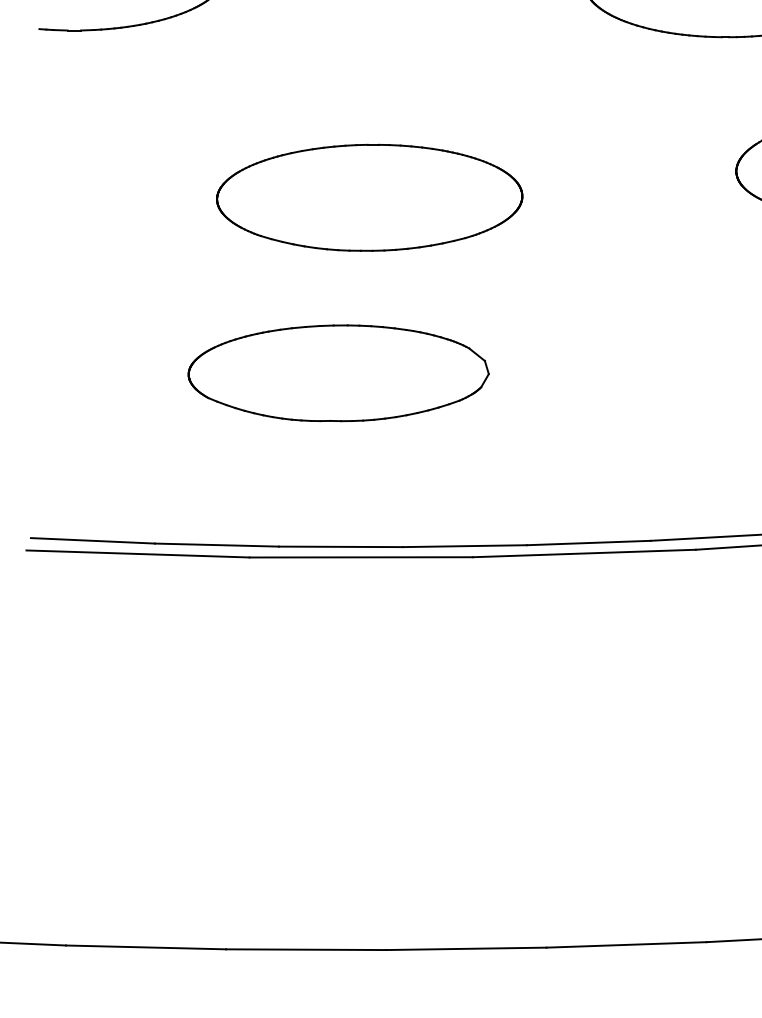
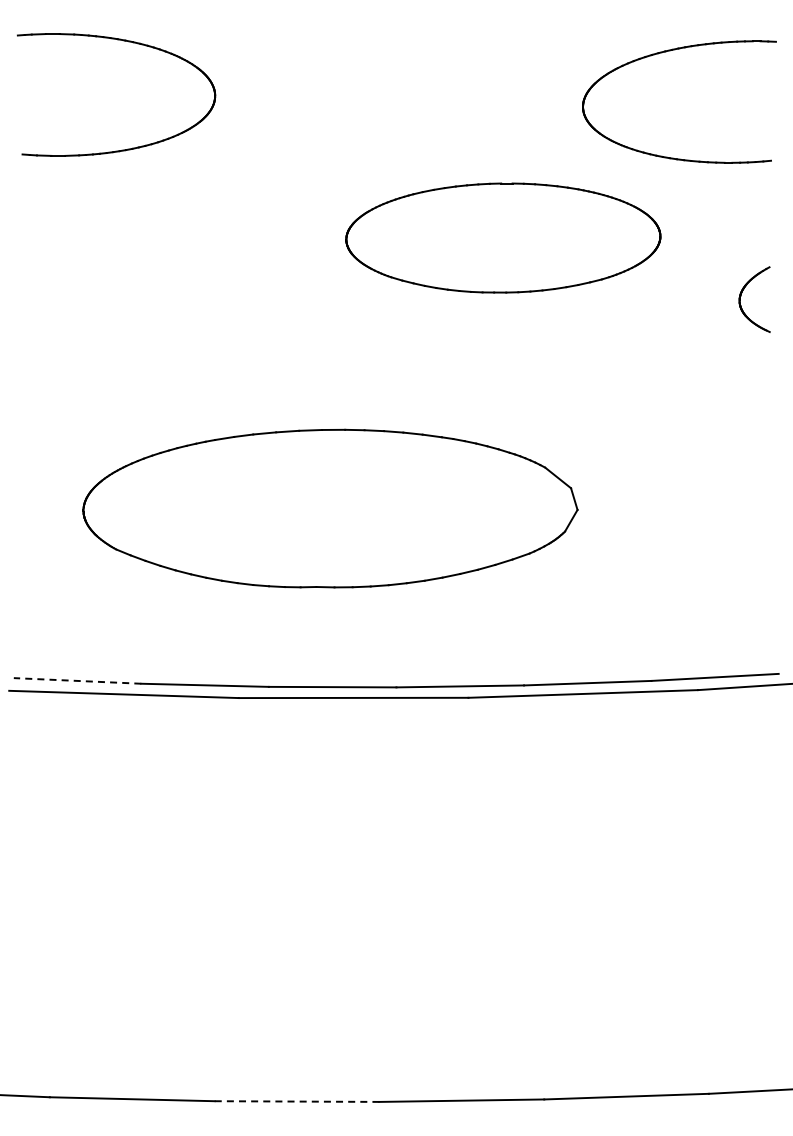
part: (369, 197) -> (503, 237), moved
part: (338, 373) -> (330, 508), size x1.6
line: (92, 540) -> (77, 680), solid -> dashed
line: (305, 949) -> (296, 1101), solid -> dashed

